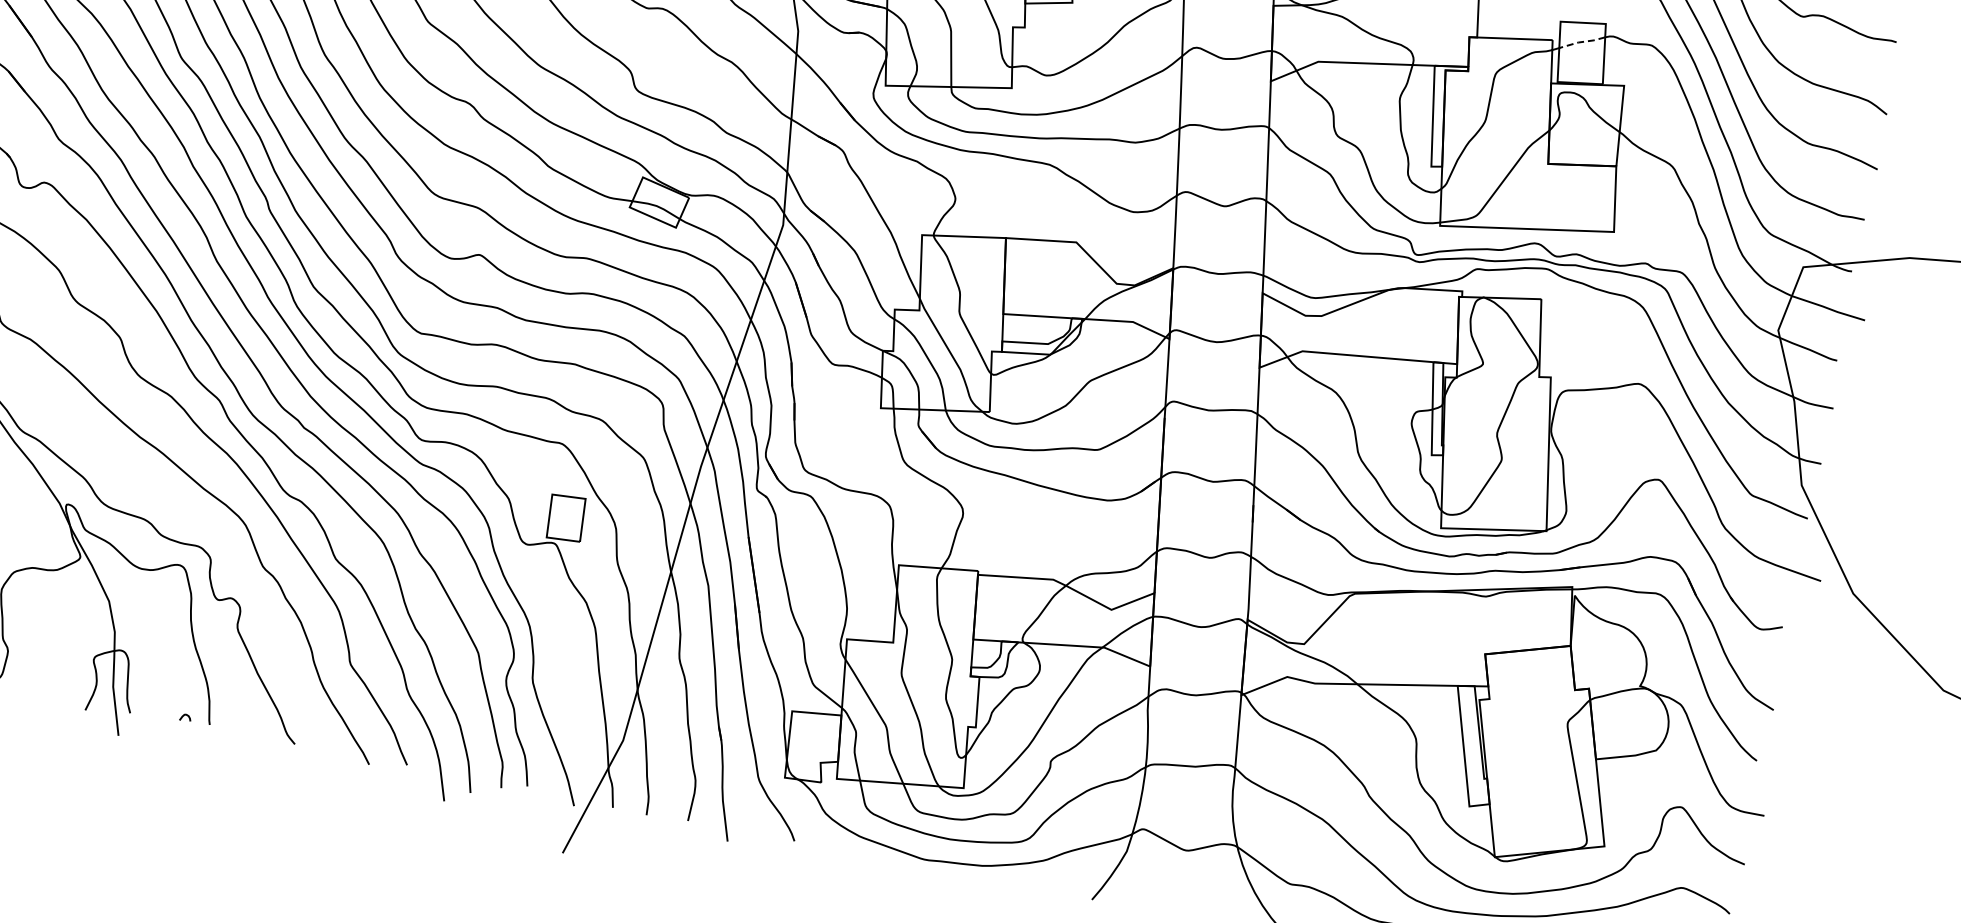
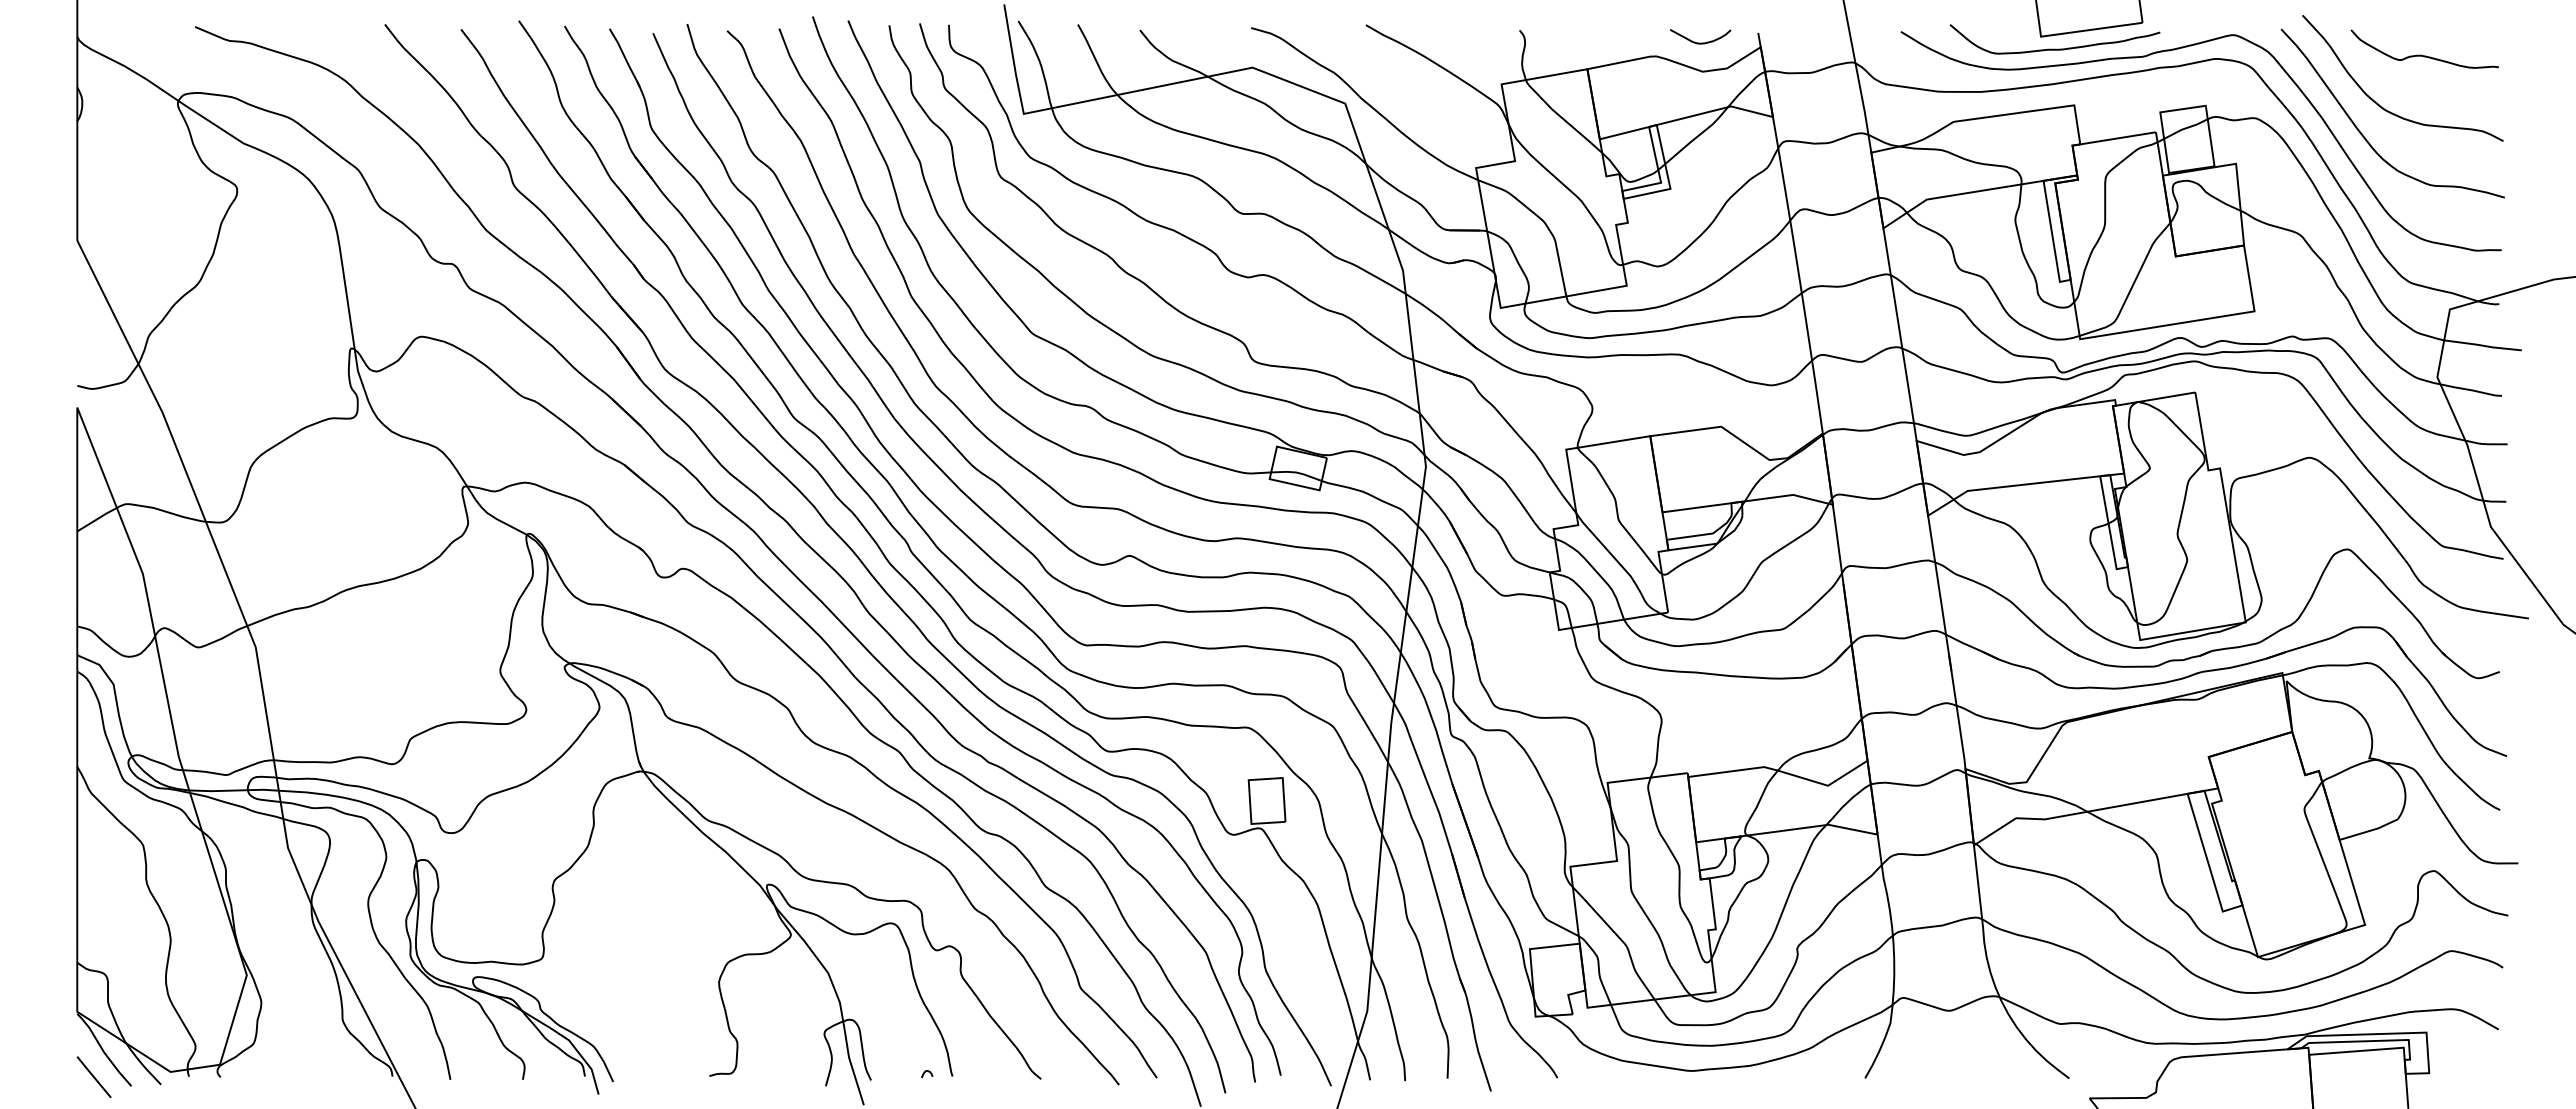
line: (1581, 42) -> (2185, 128), dashed -> solid

